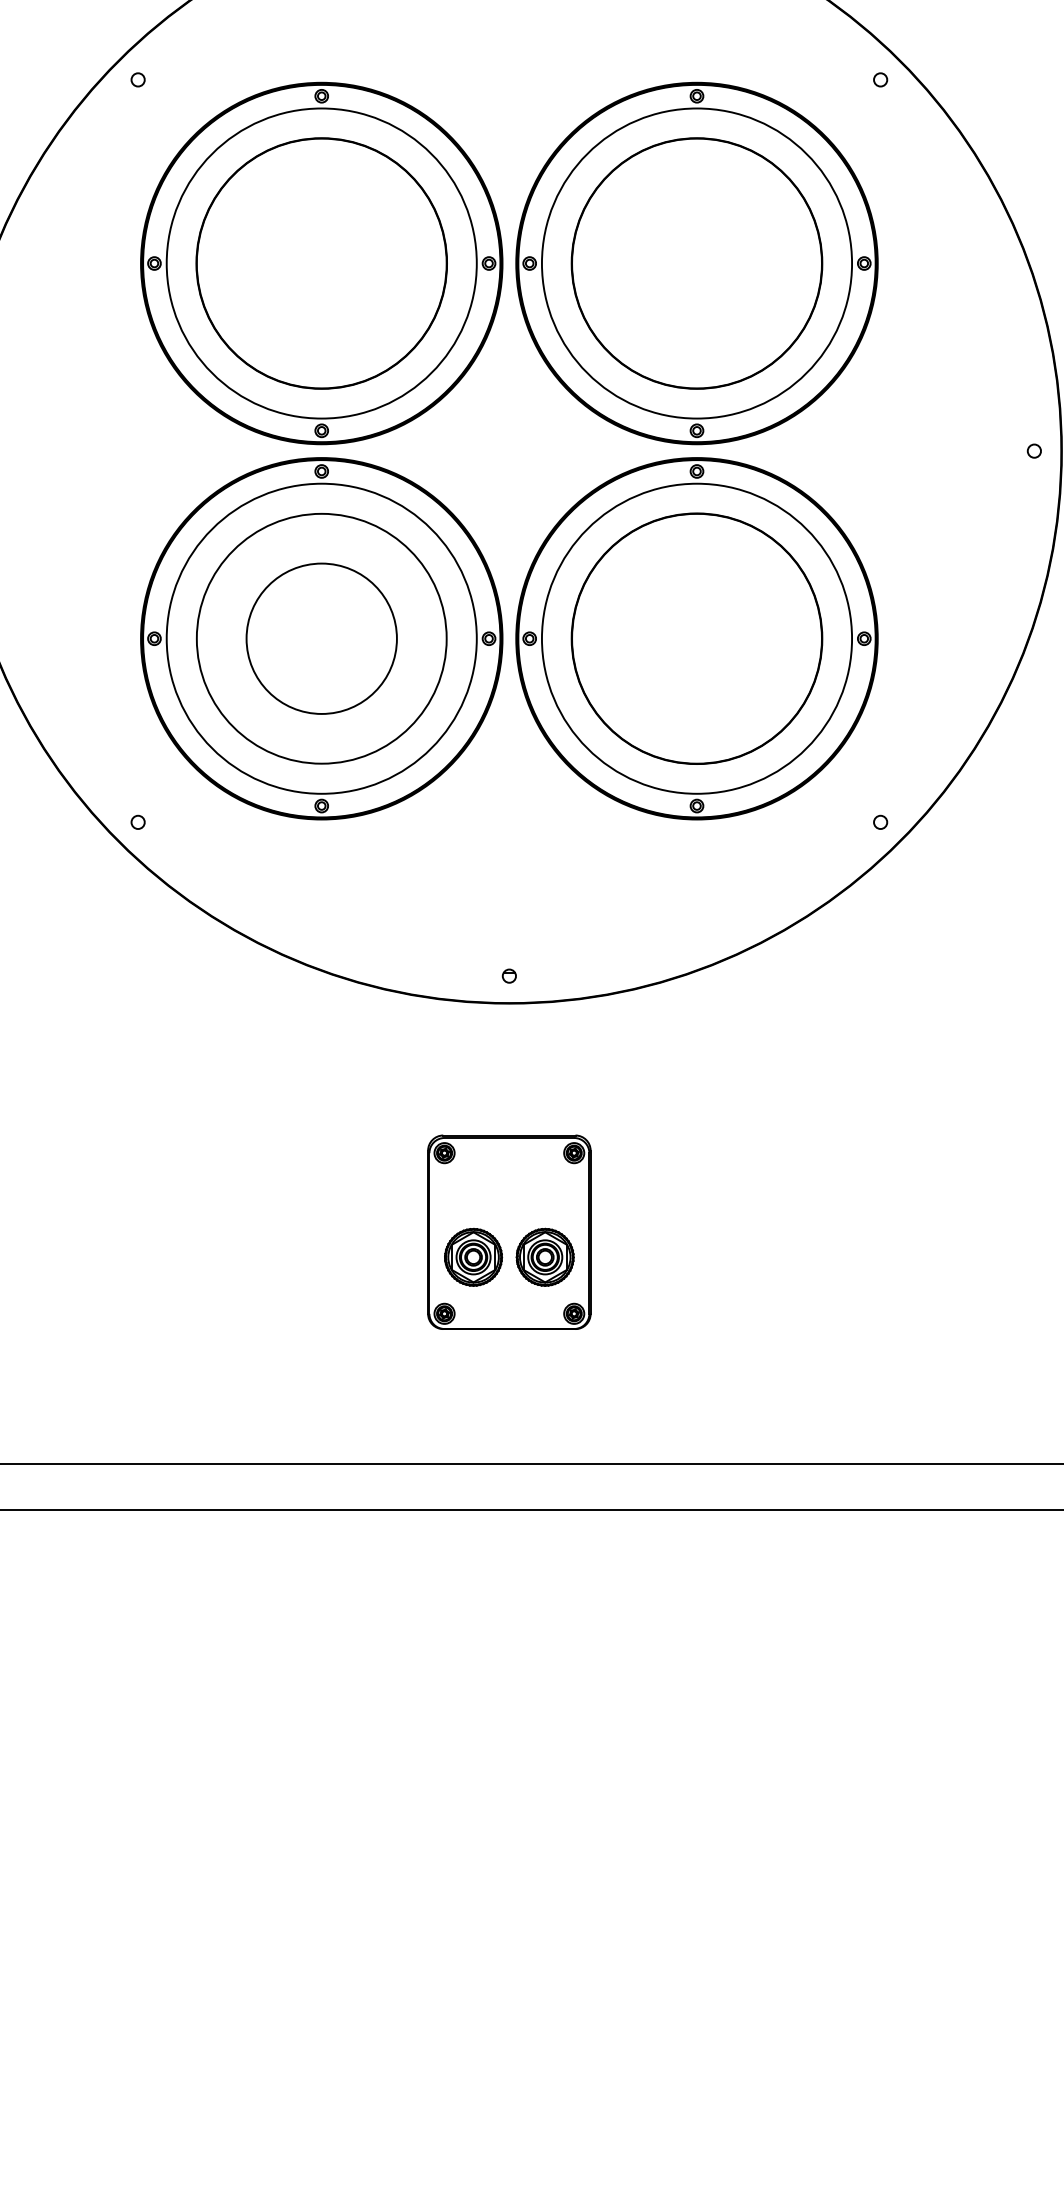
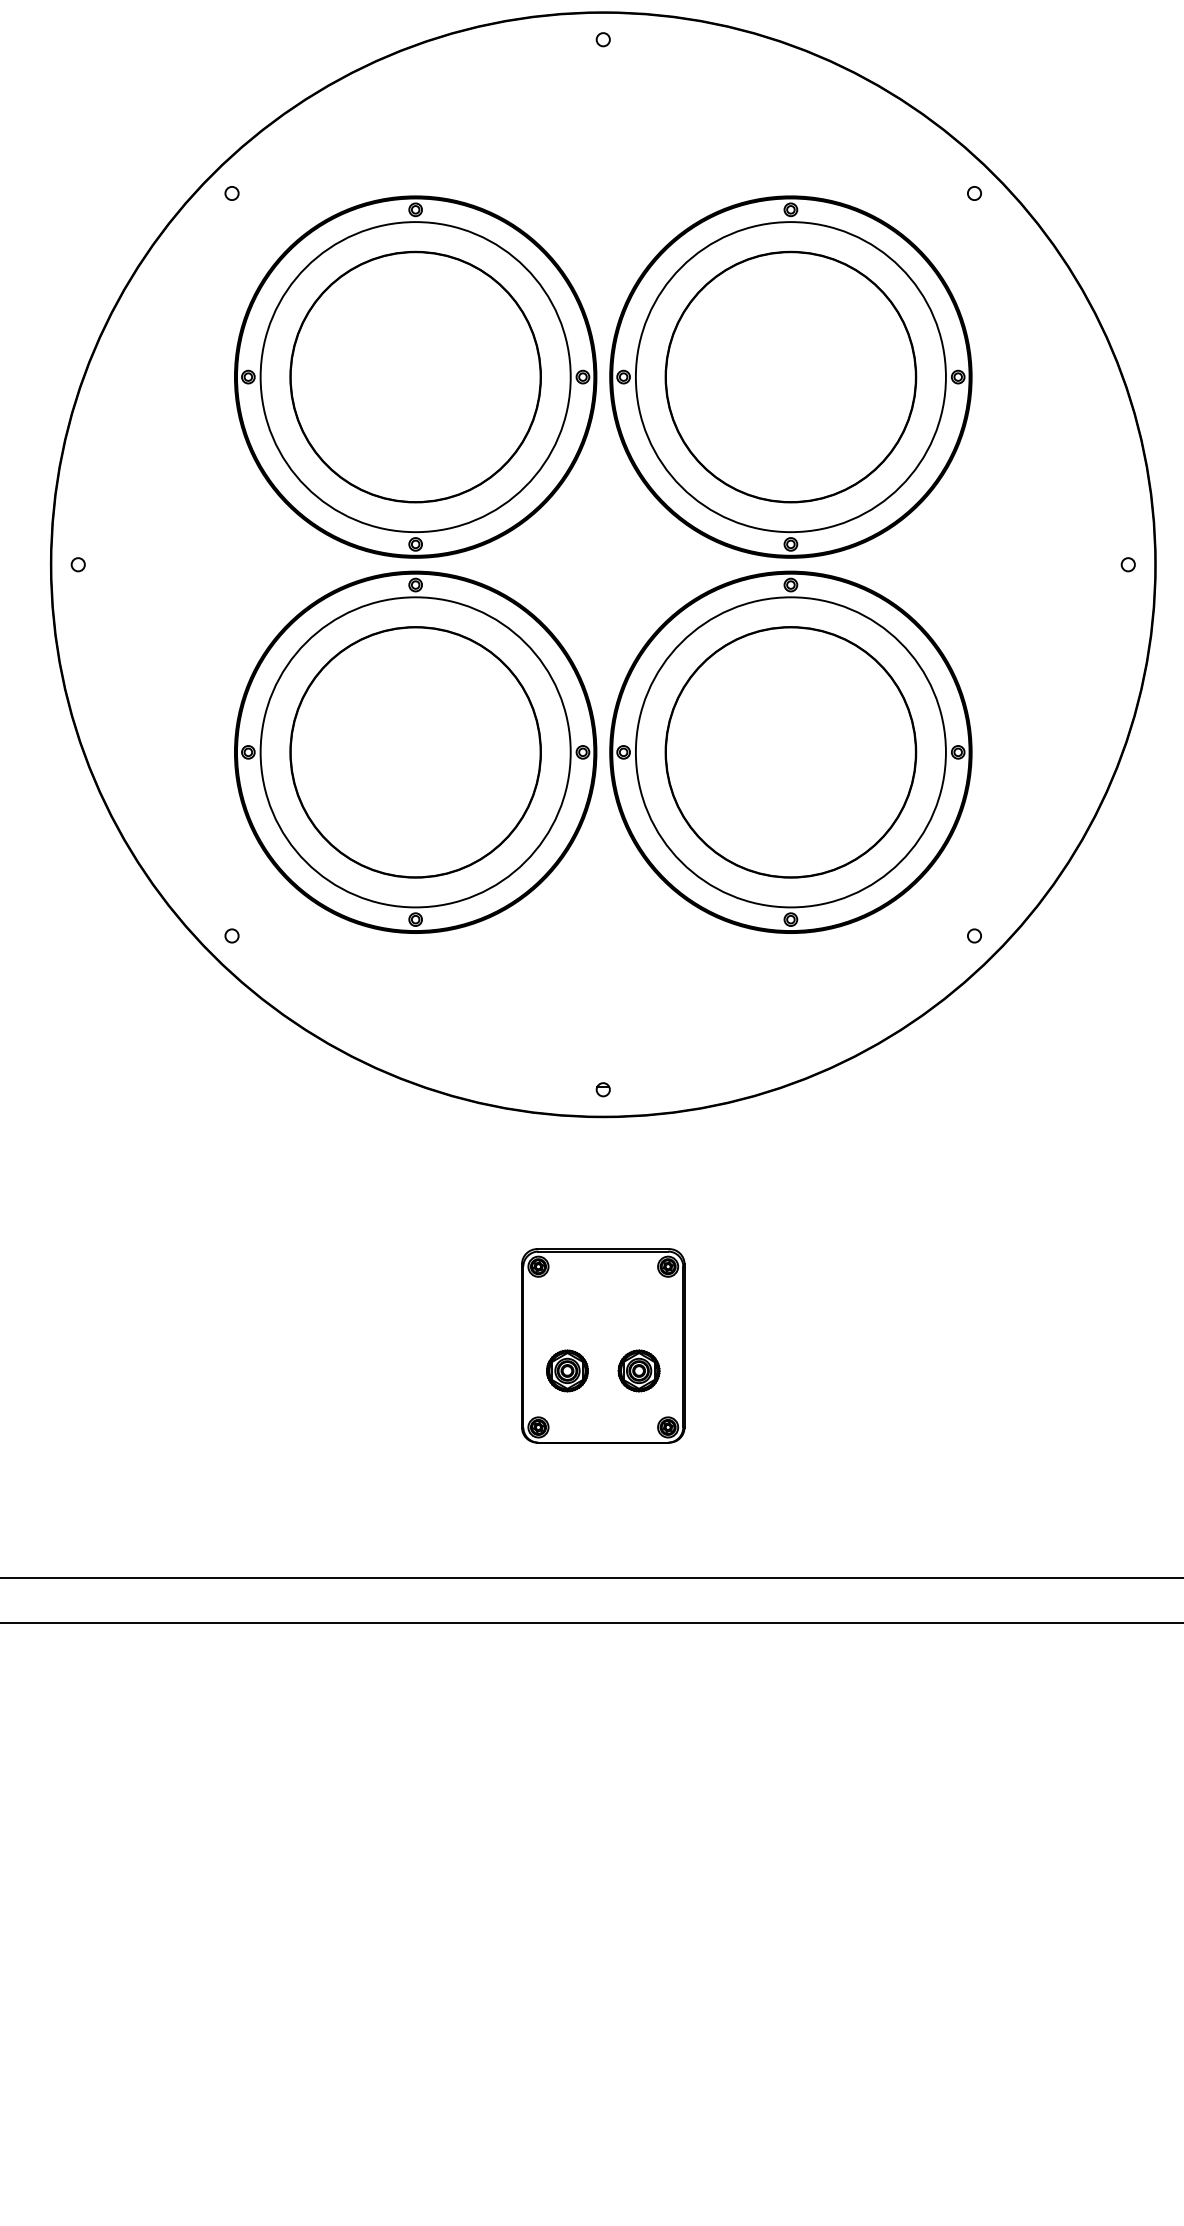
circle: (321, 638) -> (415, 752), size x1.67
part: (473, 1256) -> (567, 1370), size x0.71
part: (544, 1256) -> (638, 1370), size x0.71

